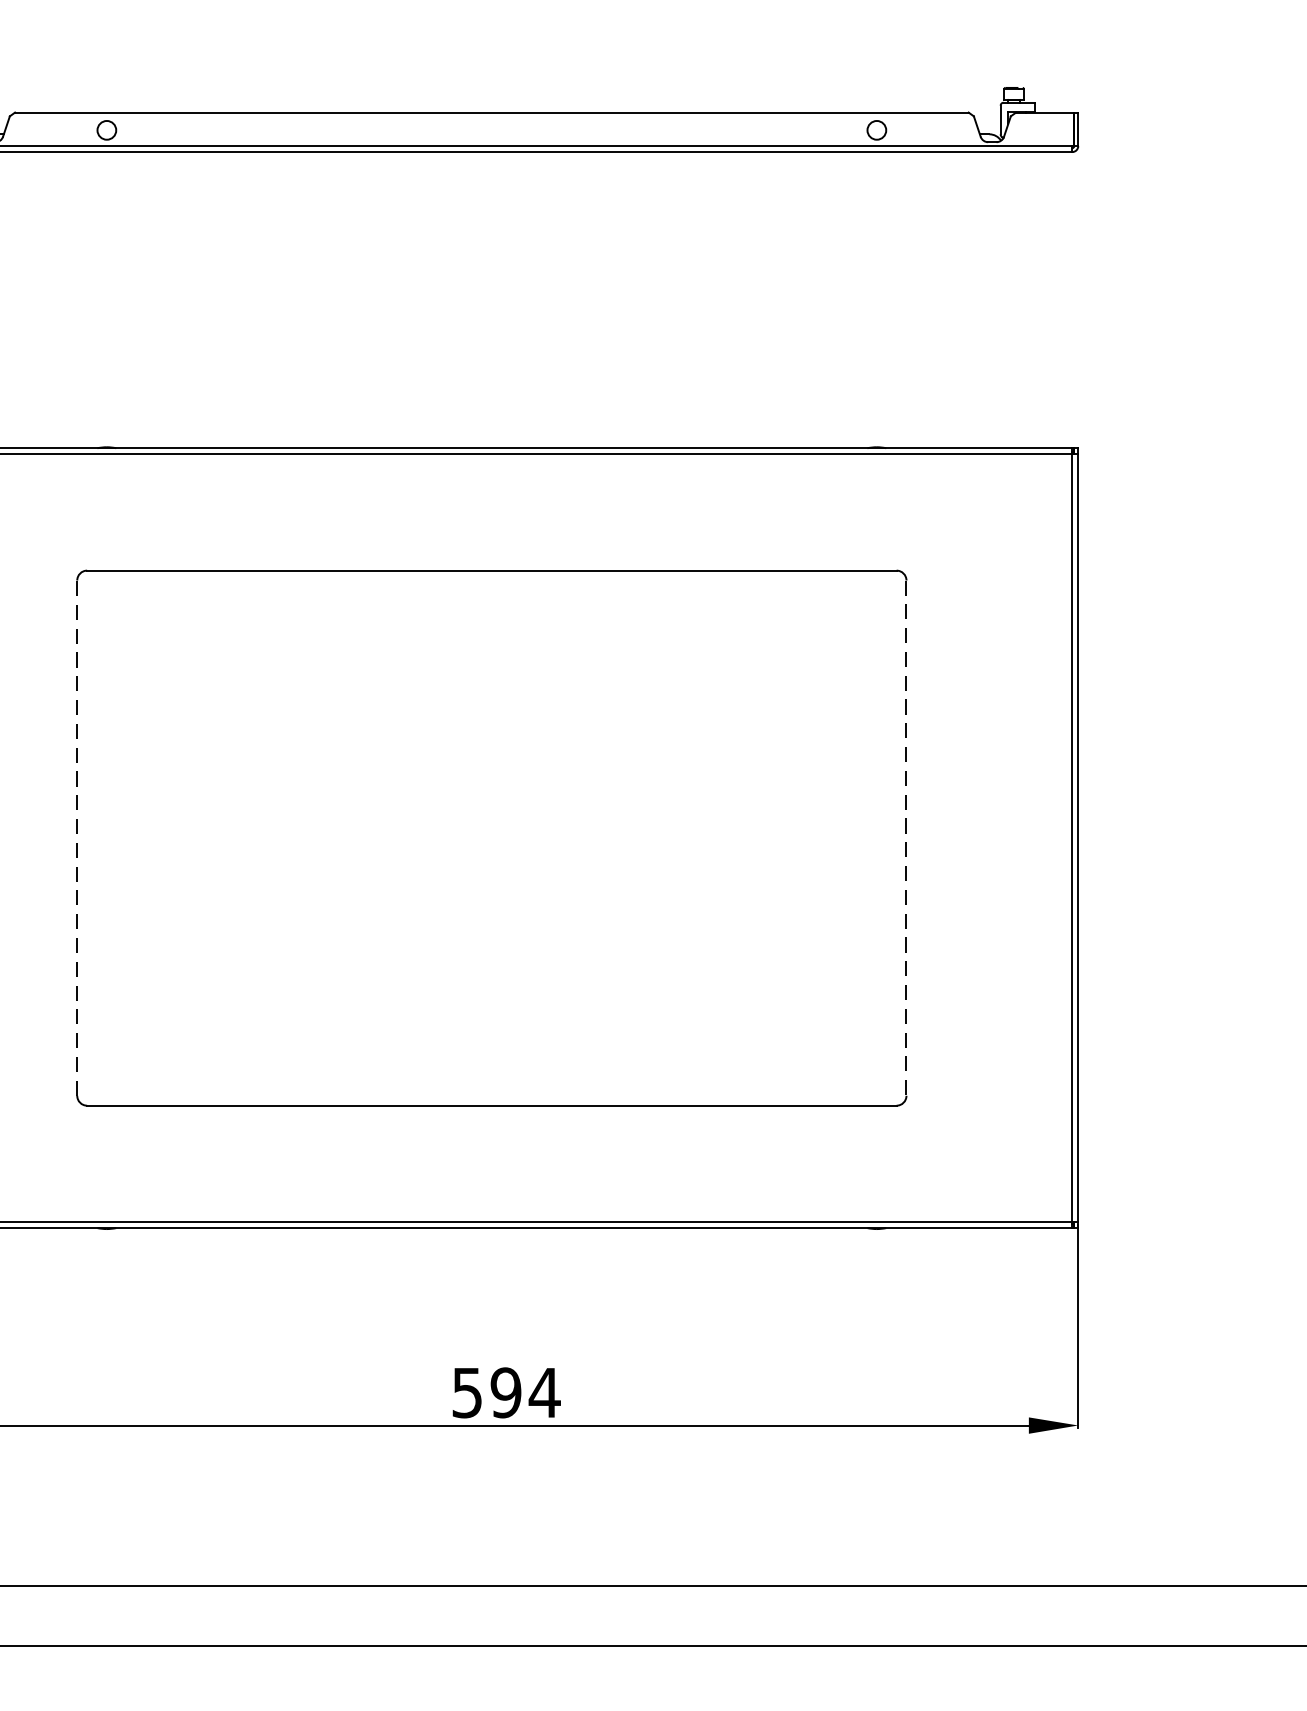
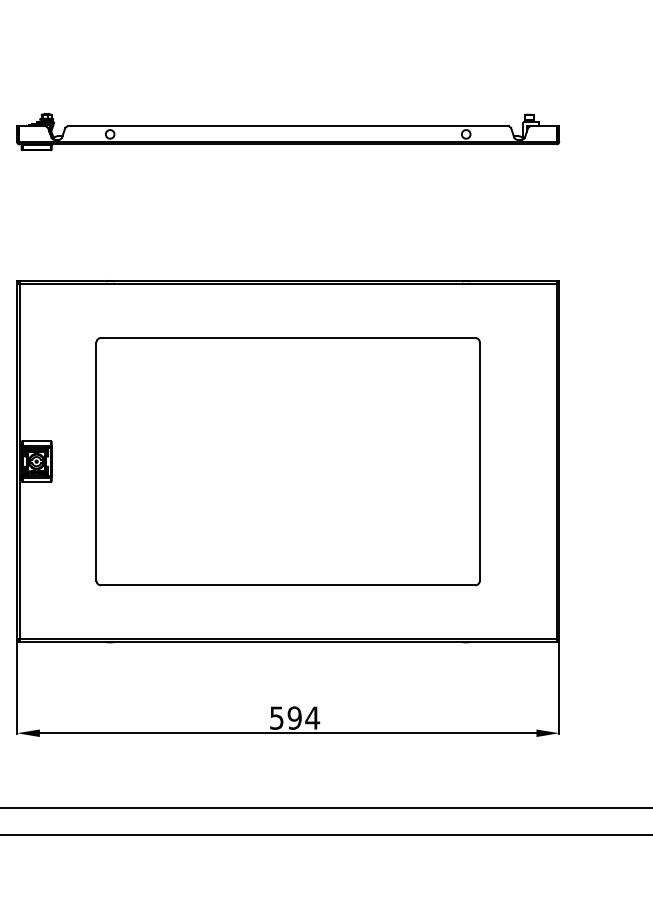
line: (77, 837) -> (96, 461), dashed -> solid
line: (905, 839) -> (479, 462), dashed -> solid

